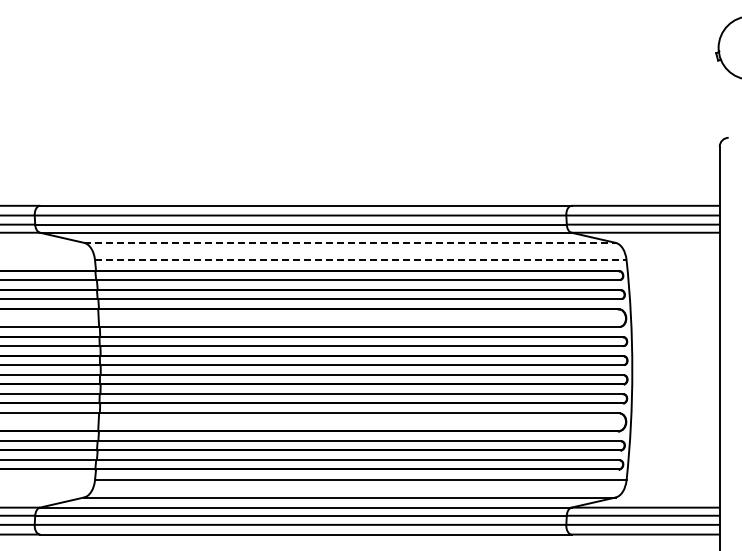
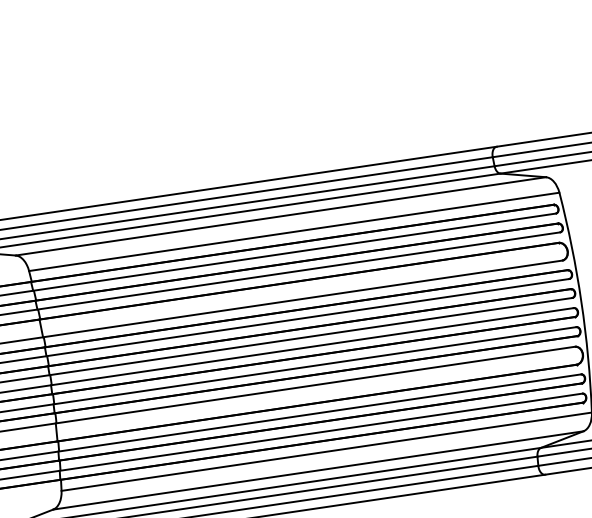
line: (349, 242) -> (280, 216), dashed -> solid
line: (360, 260) -> (294, 232), dashed -> solid

